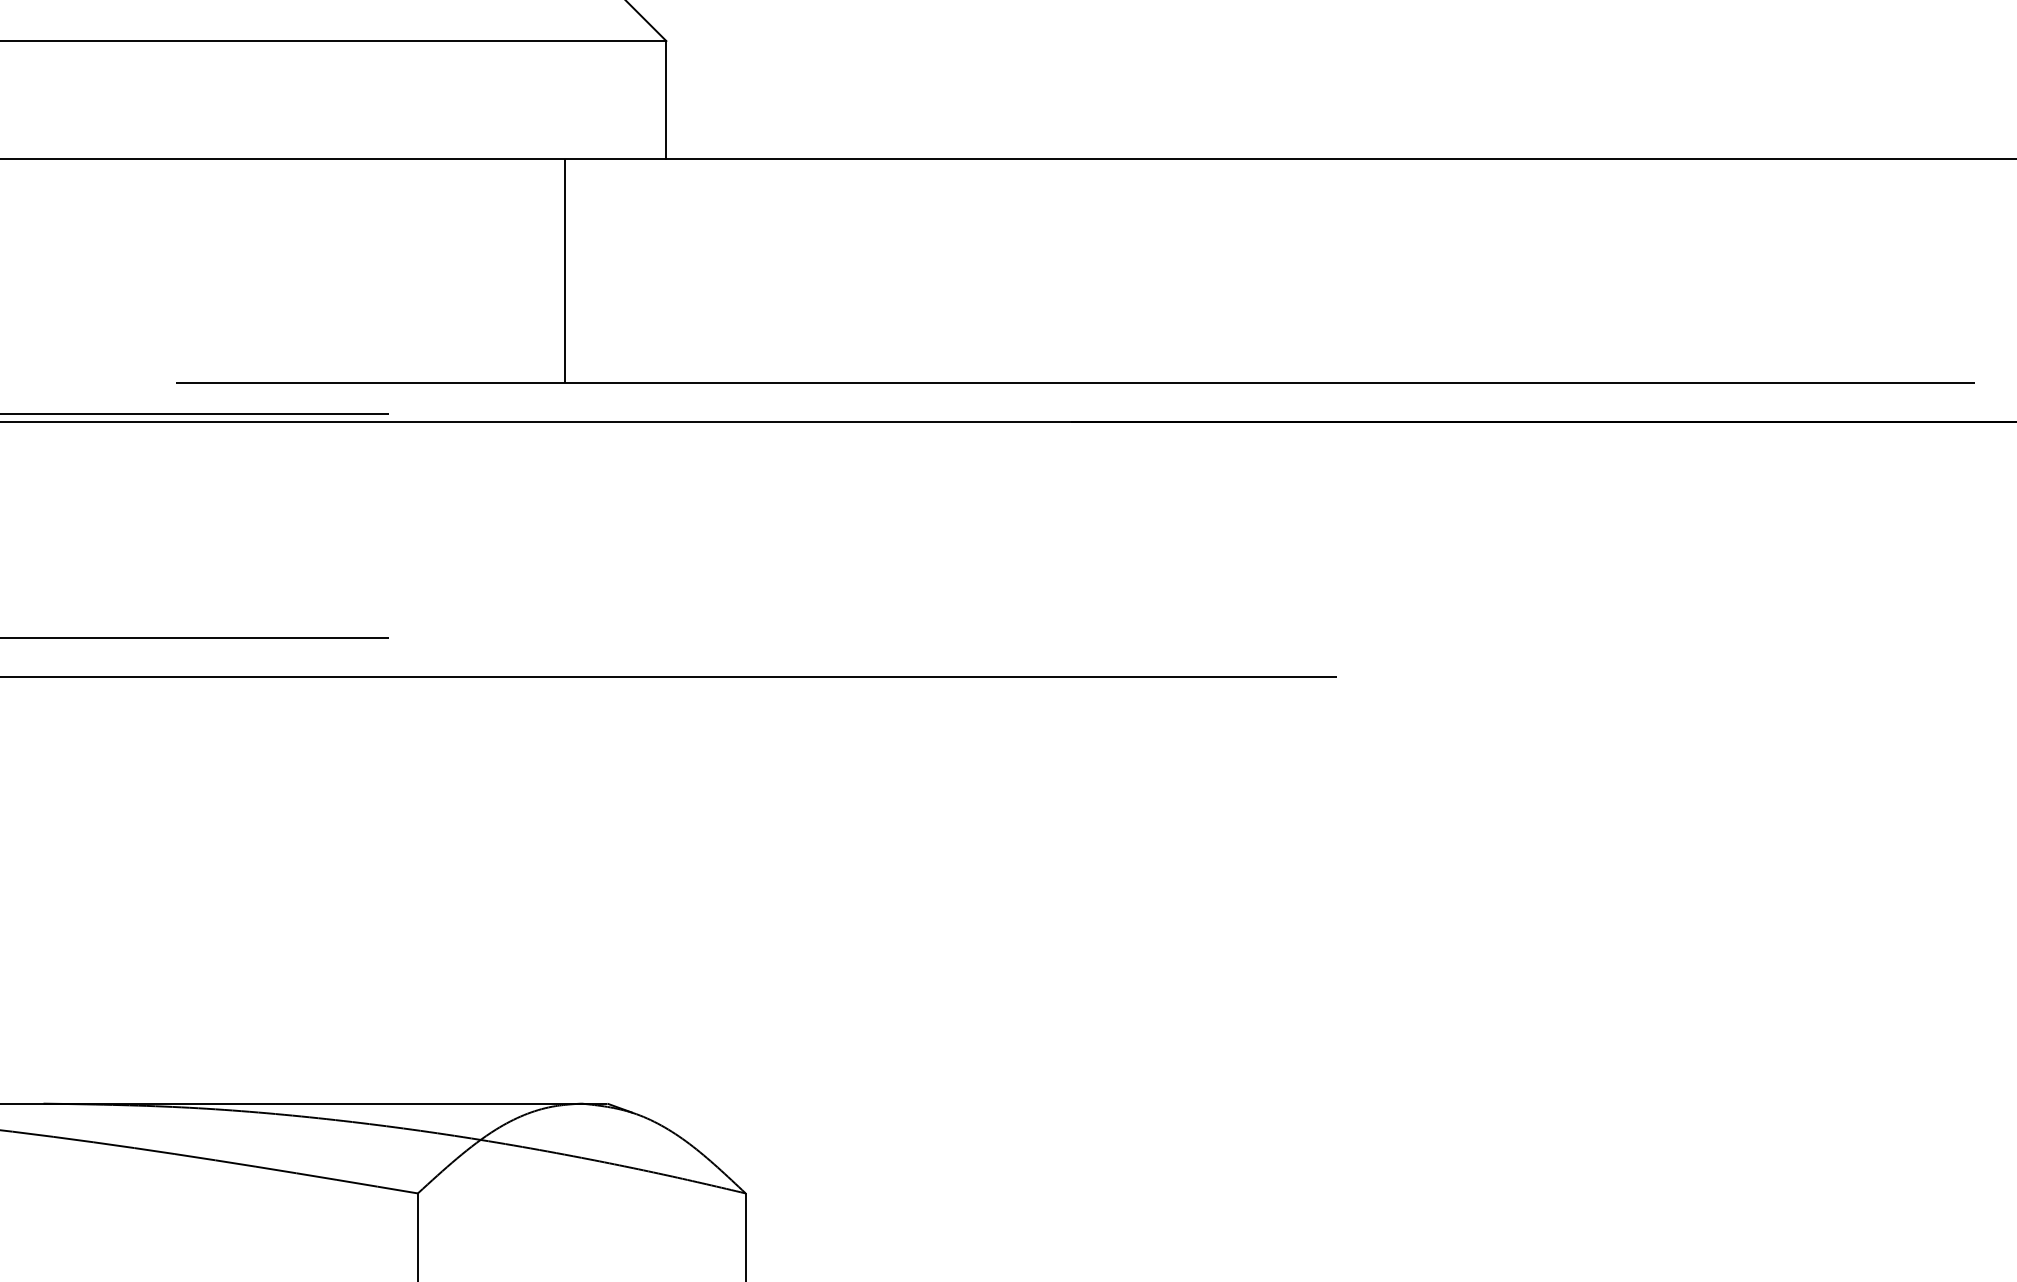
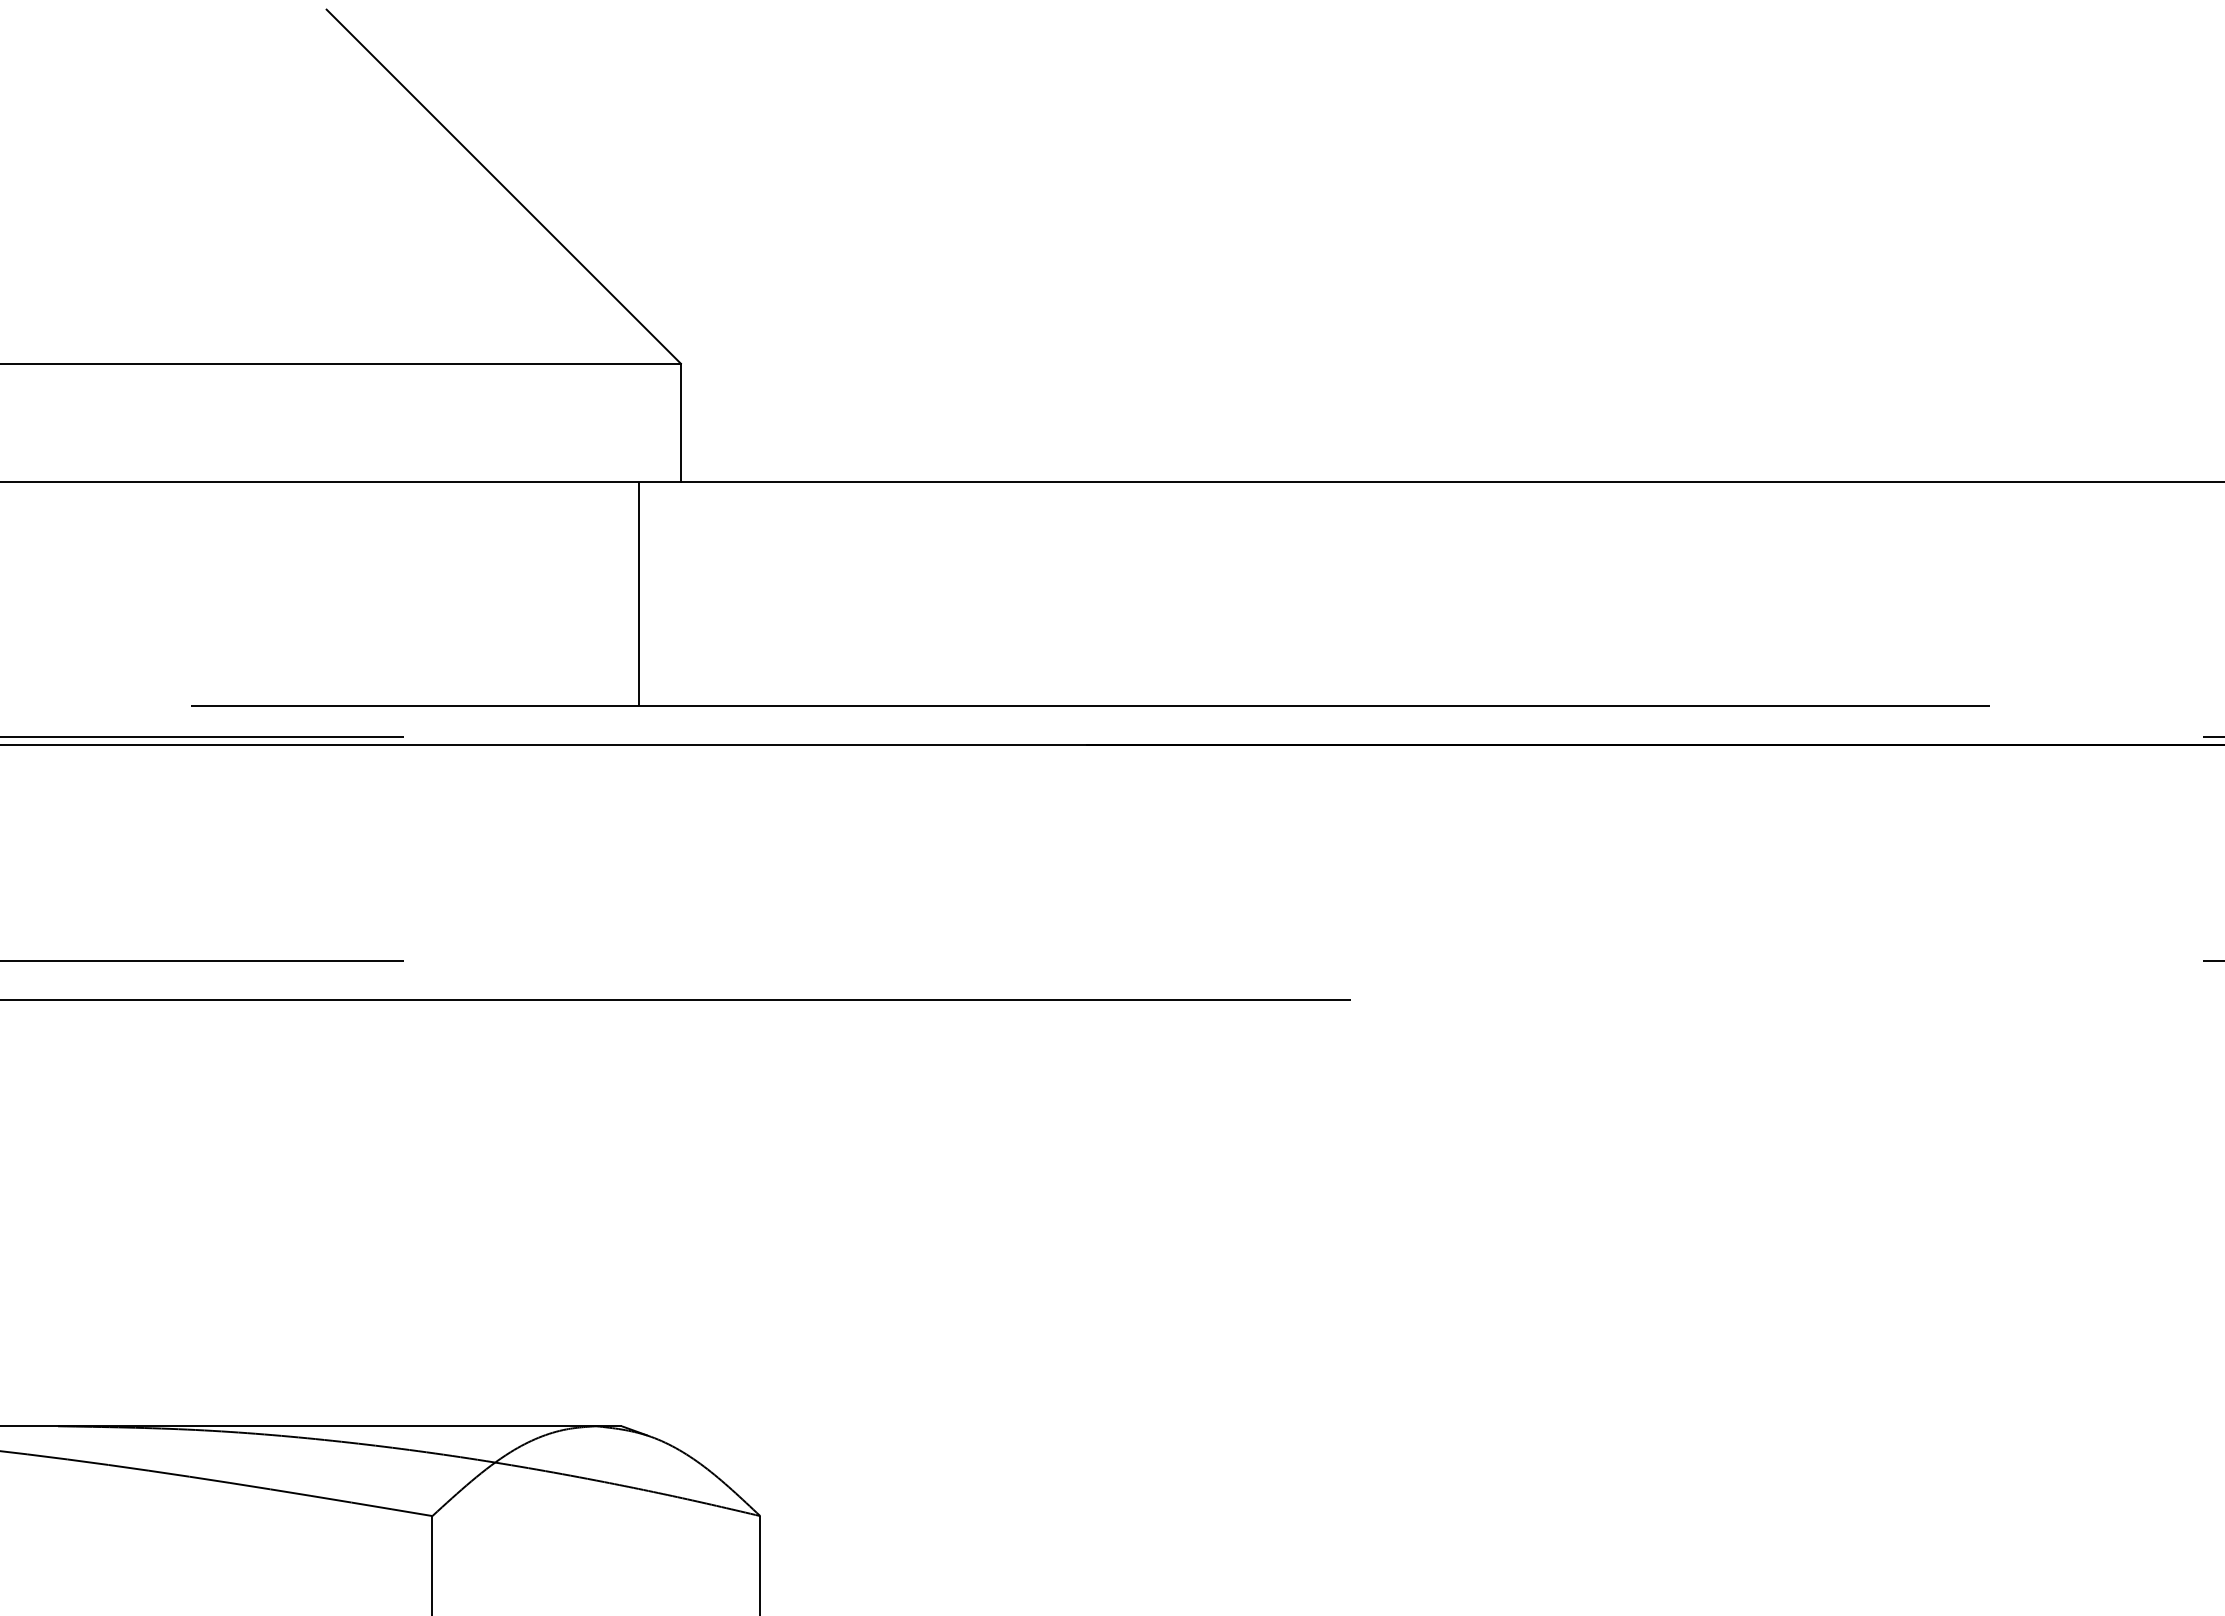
line: (564, 270) -> (638, 593), moved

